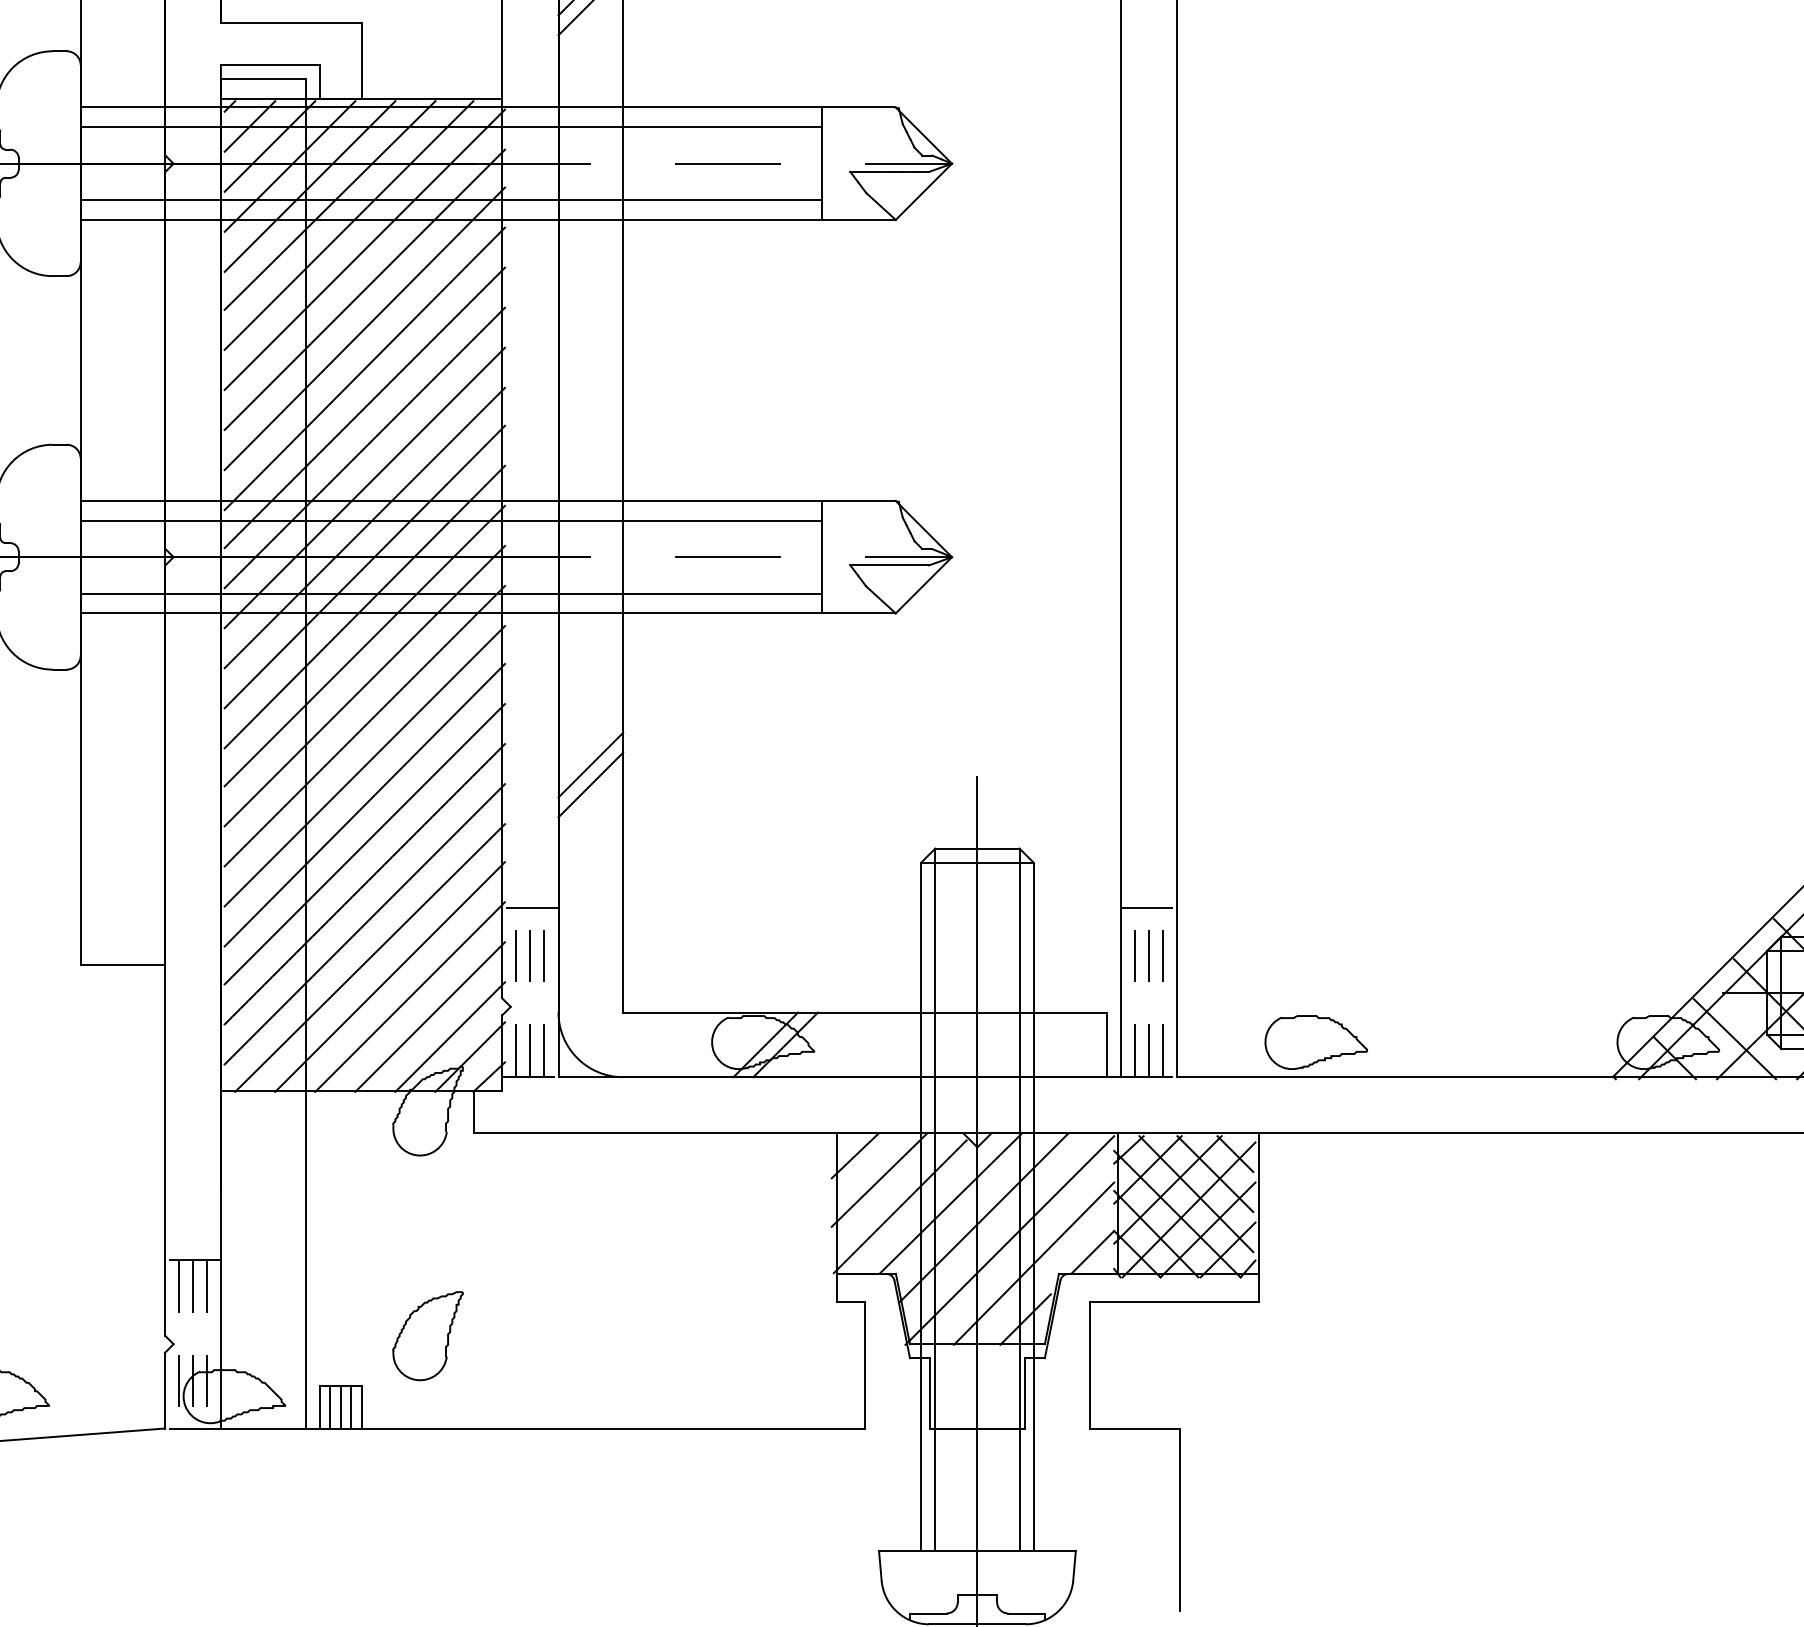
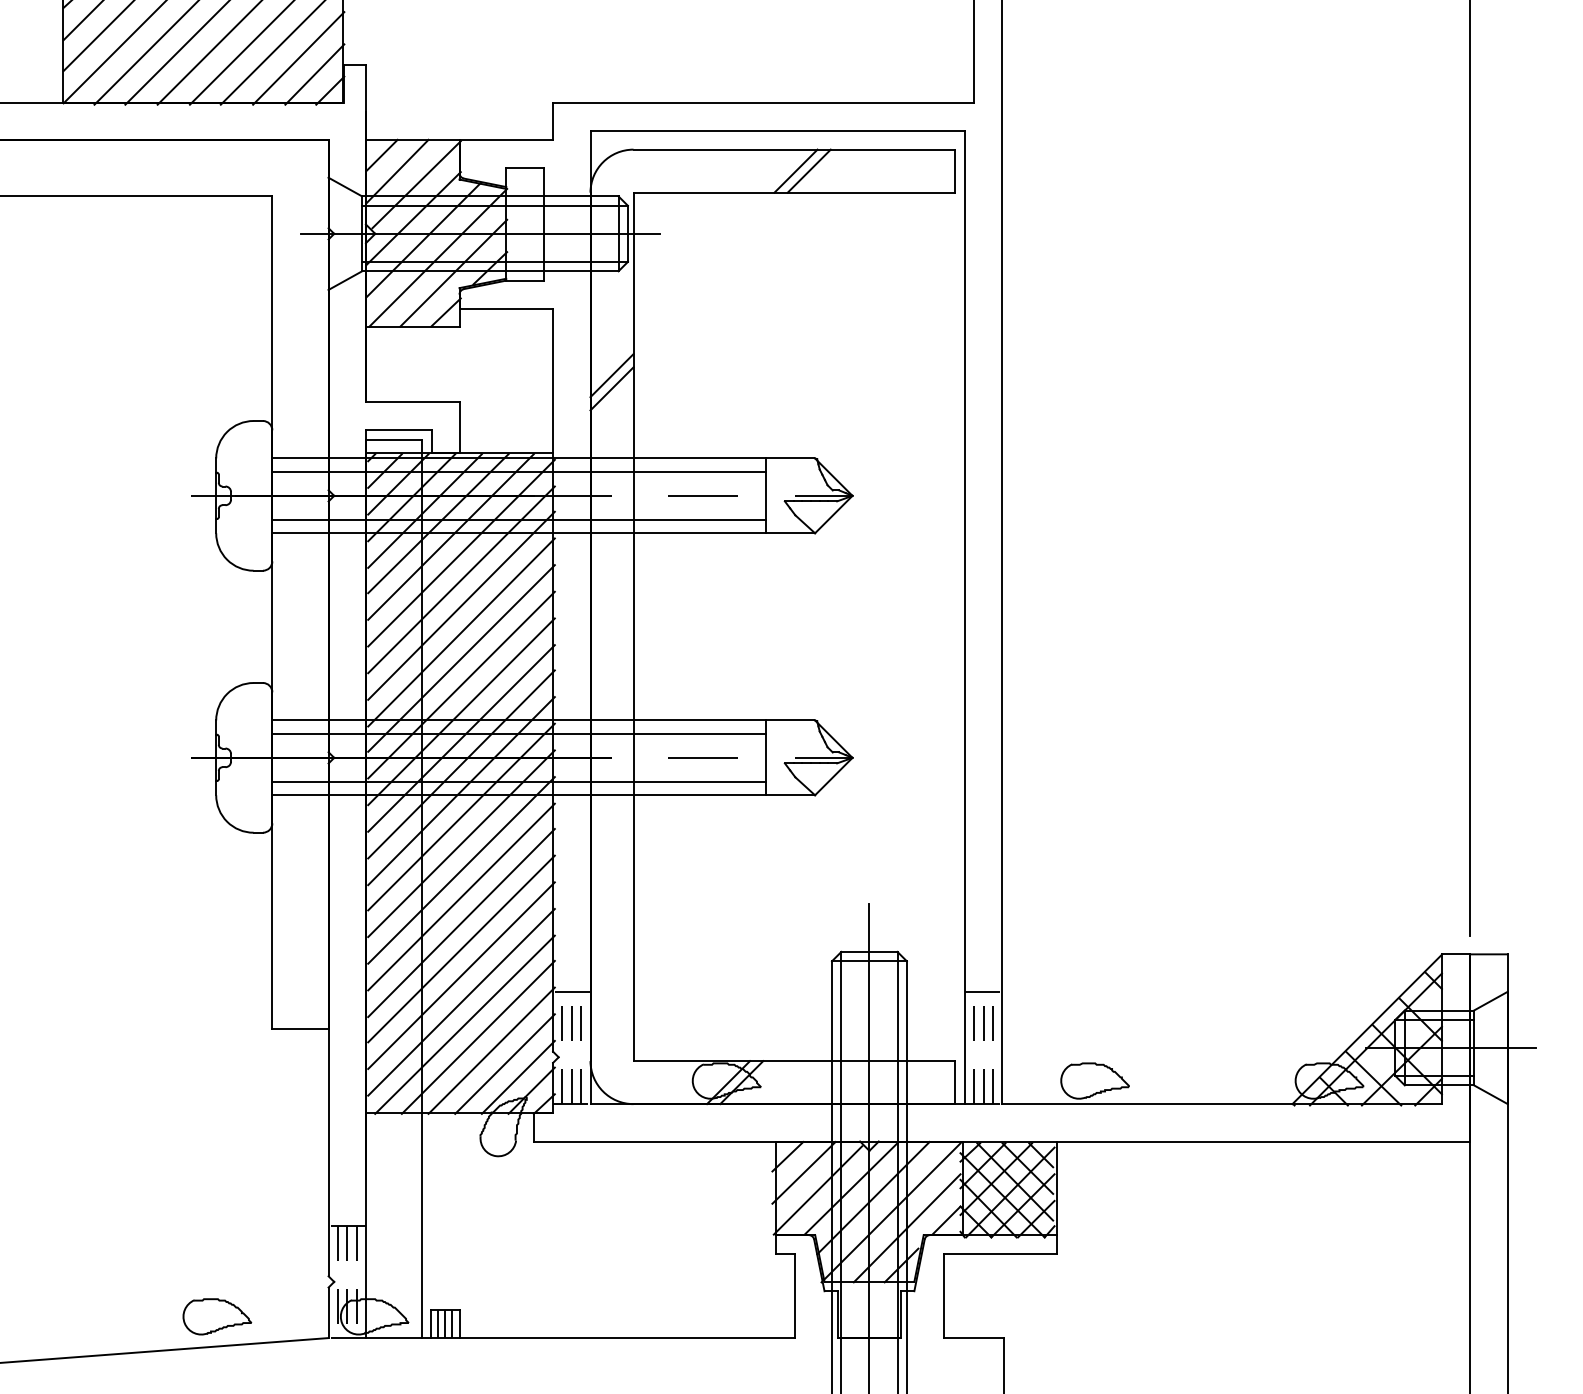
line: (590, 763) -> (611, 895), removed
line: (590, 784) -> (611, 909), removed
part: (427, 1336) -> (503, 1276), removed

